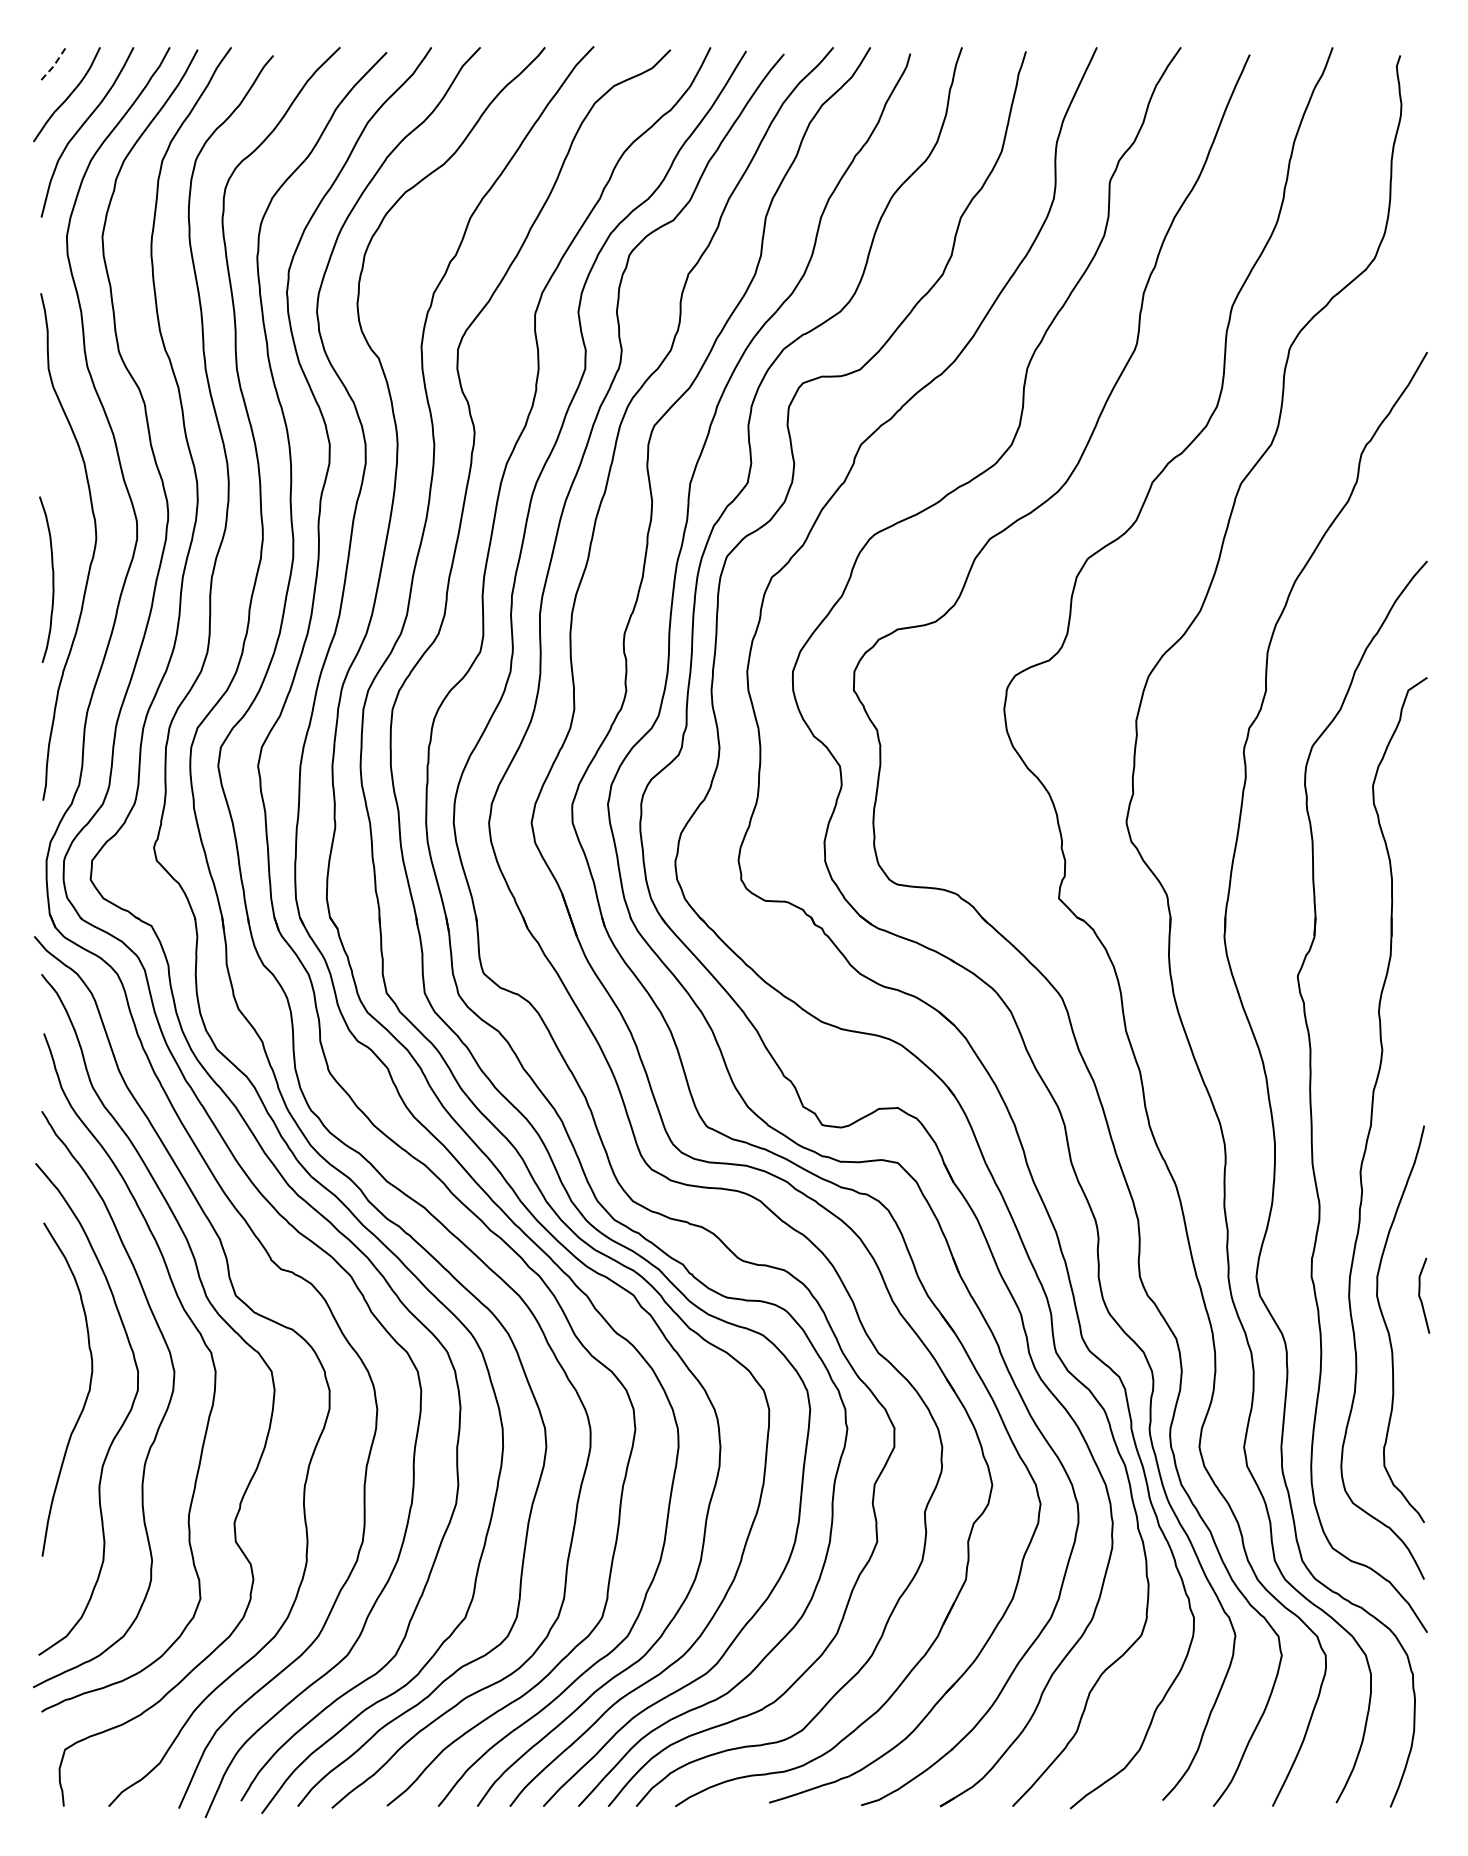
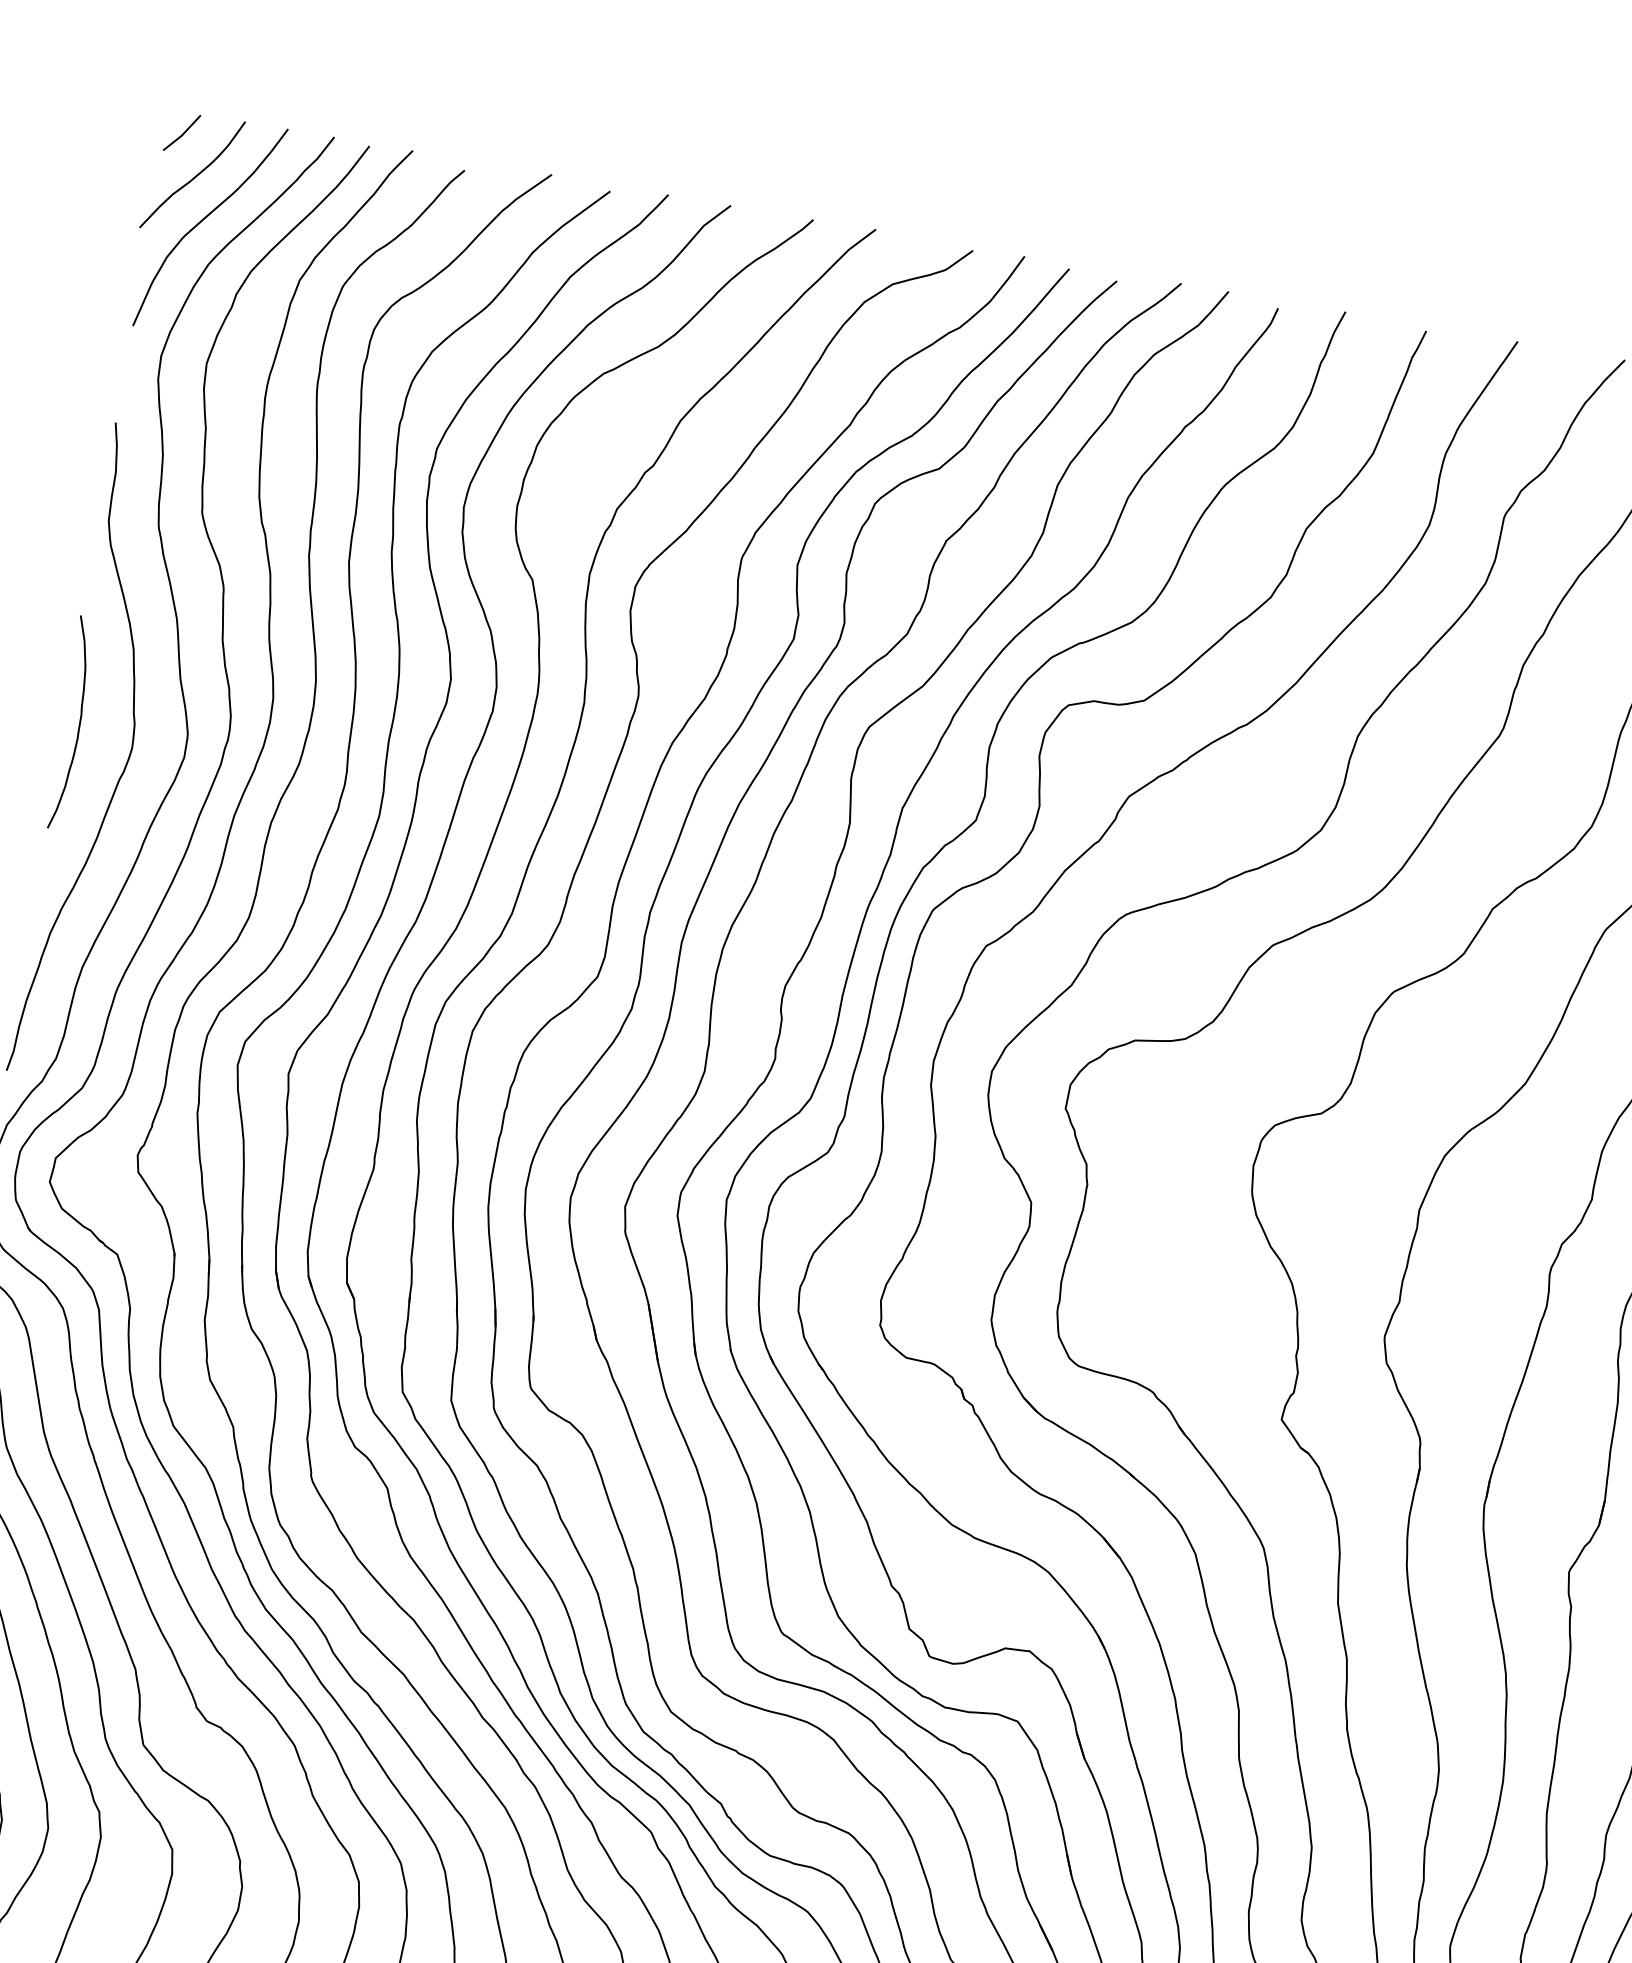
line: (54, 65) -> (183, 134), dashed -> solid
curve: (52, 579) -> (78, 724), moved

